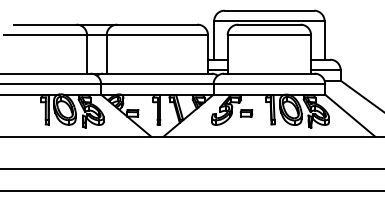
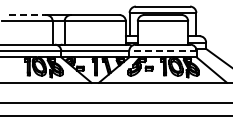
line: (45, 25) -> (27, 15), solid -> dashed
line: (270, 84) -> (163, 51), solid -> dashed

